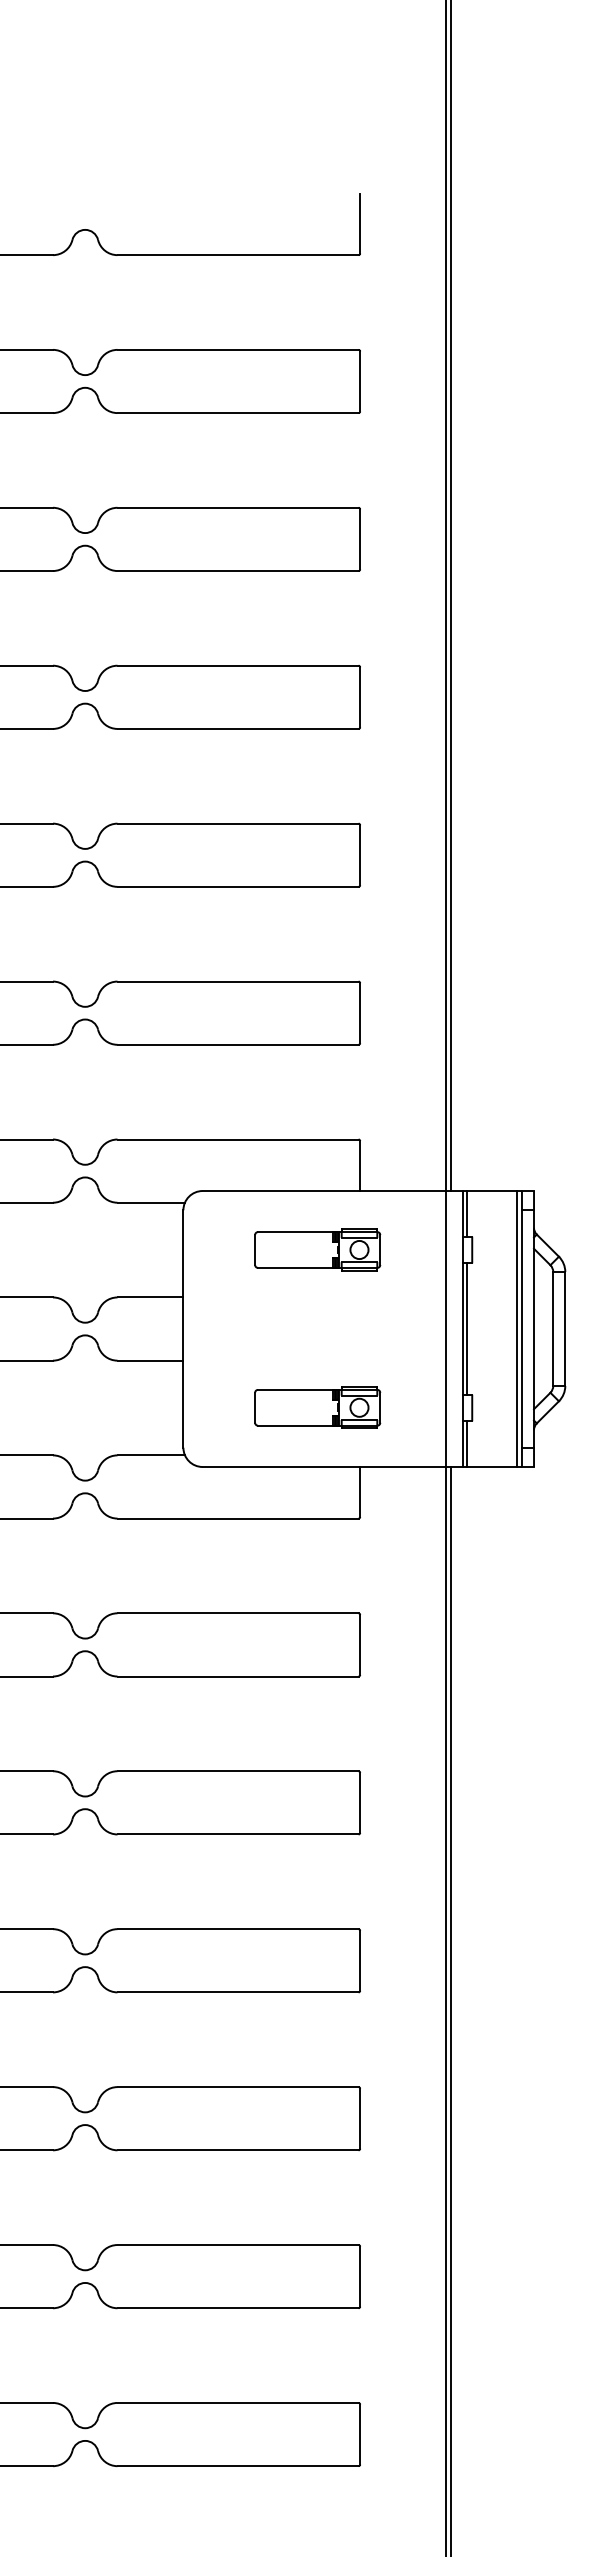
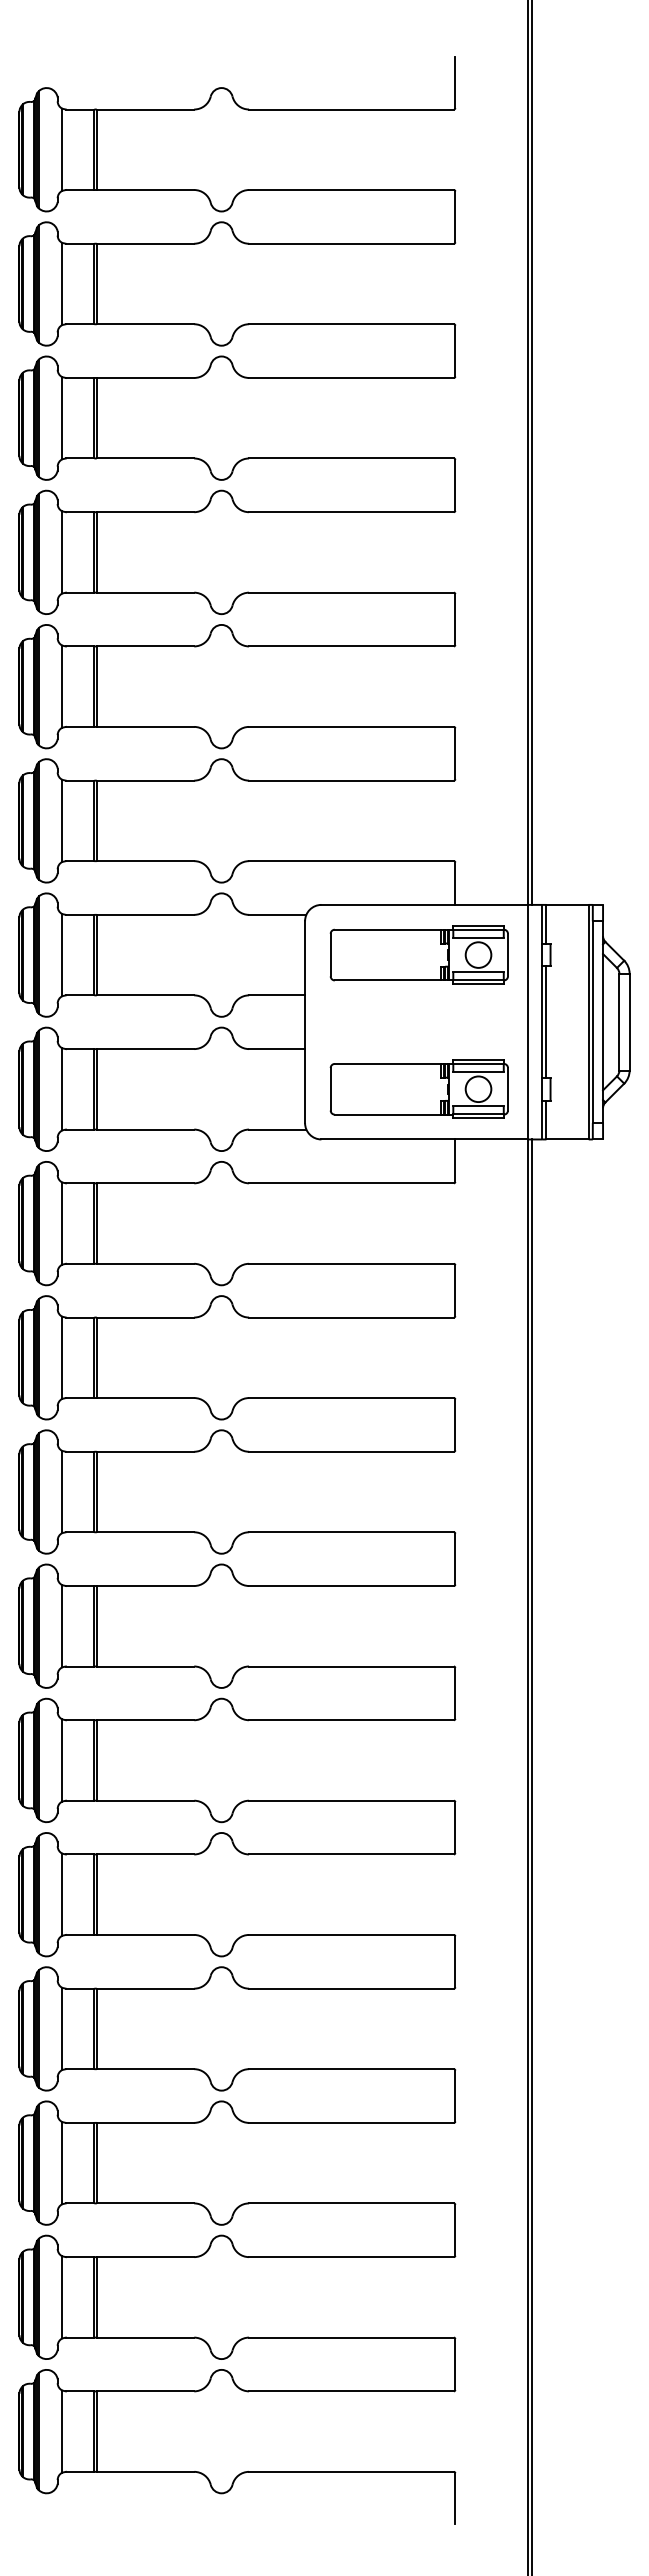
part: (316, 1249) -> (418, 954), size x1.67
part: (316, 1407) -> (418, 1088), size x1.67

